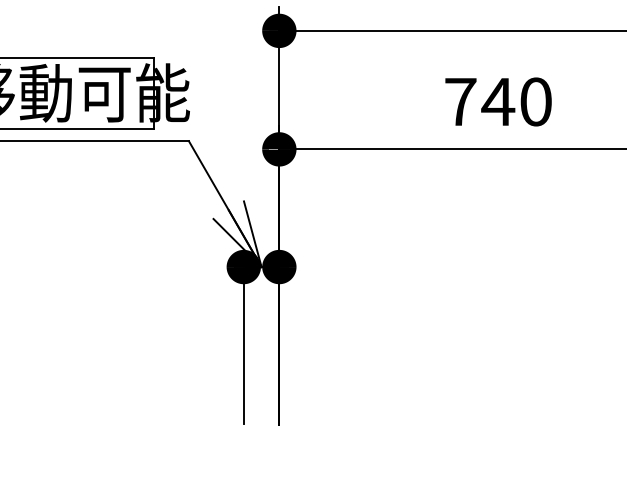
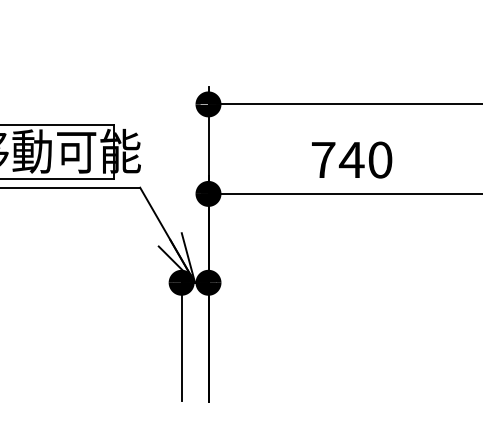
text: (499, 101) -> (352, 159), moved

